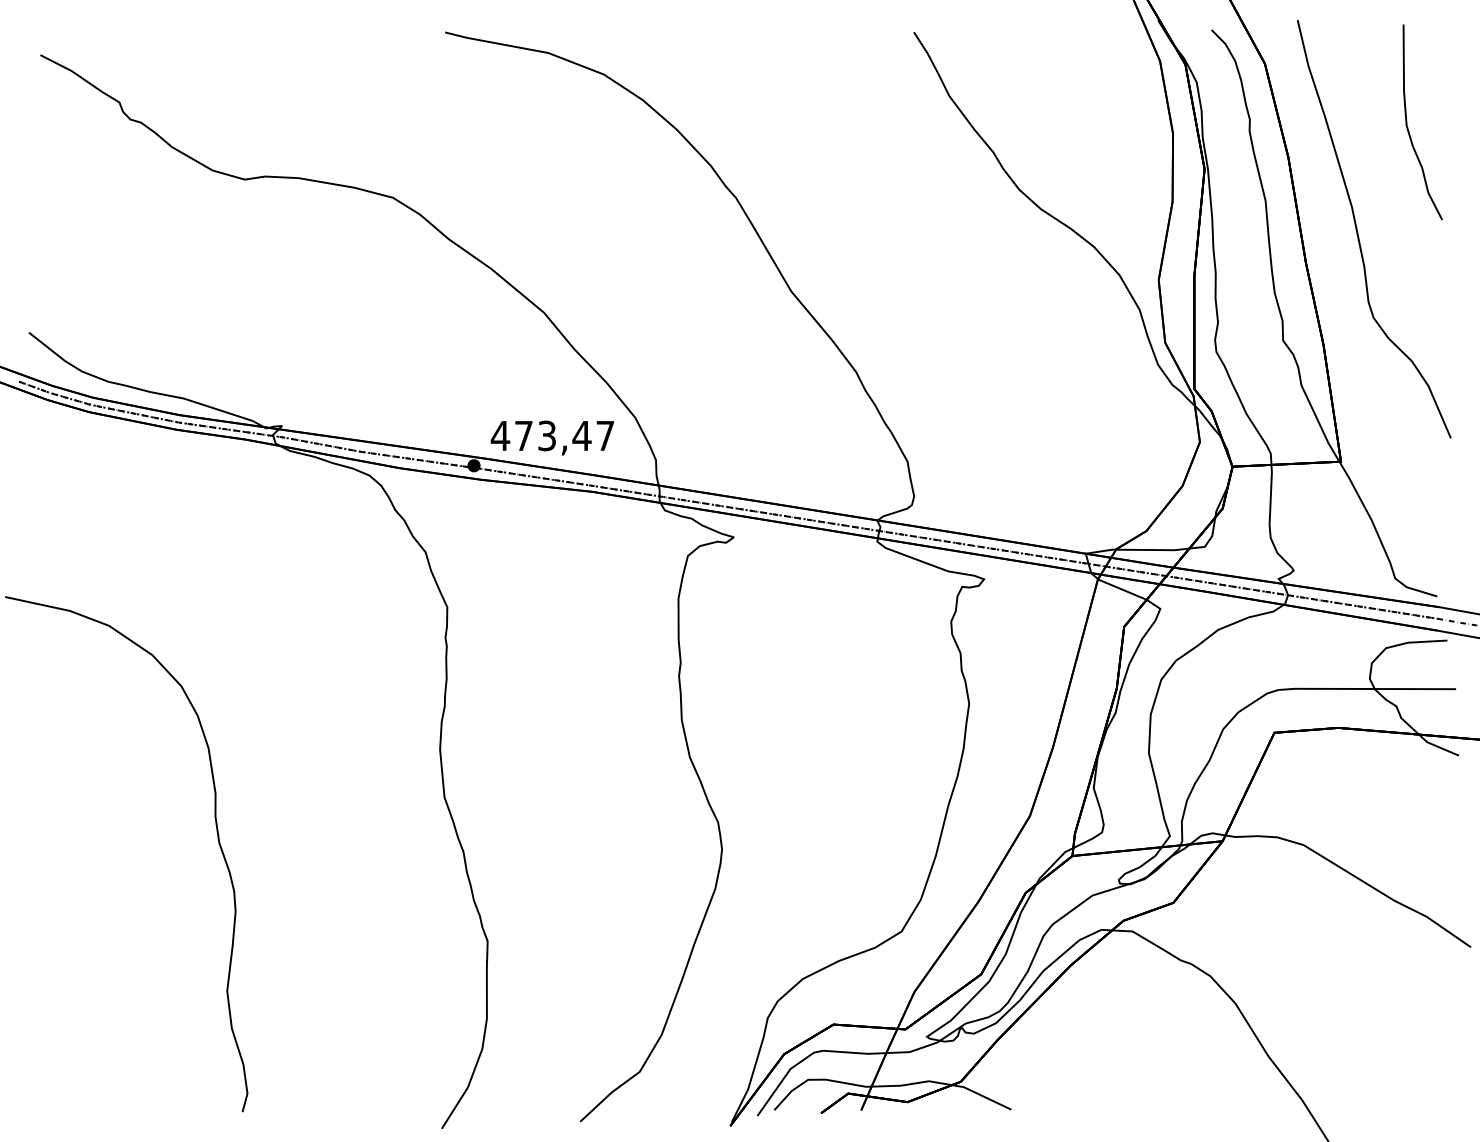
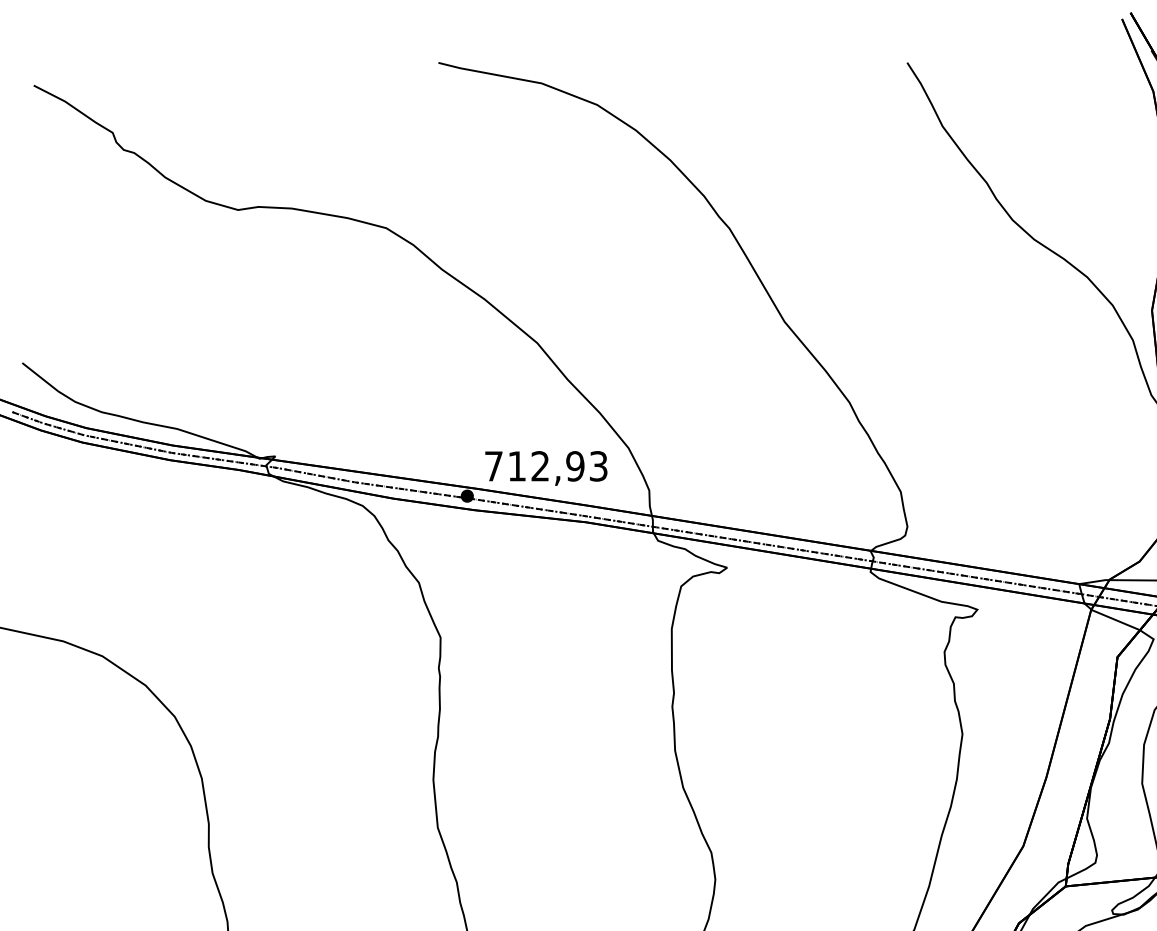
text: (552, 435) -> (545, 465), 473,47 -> 712,93

